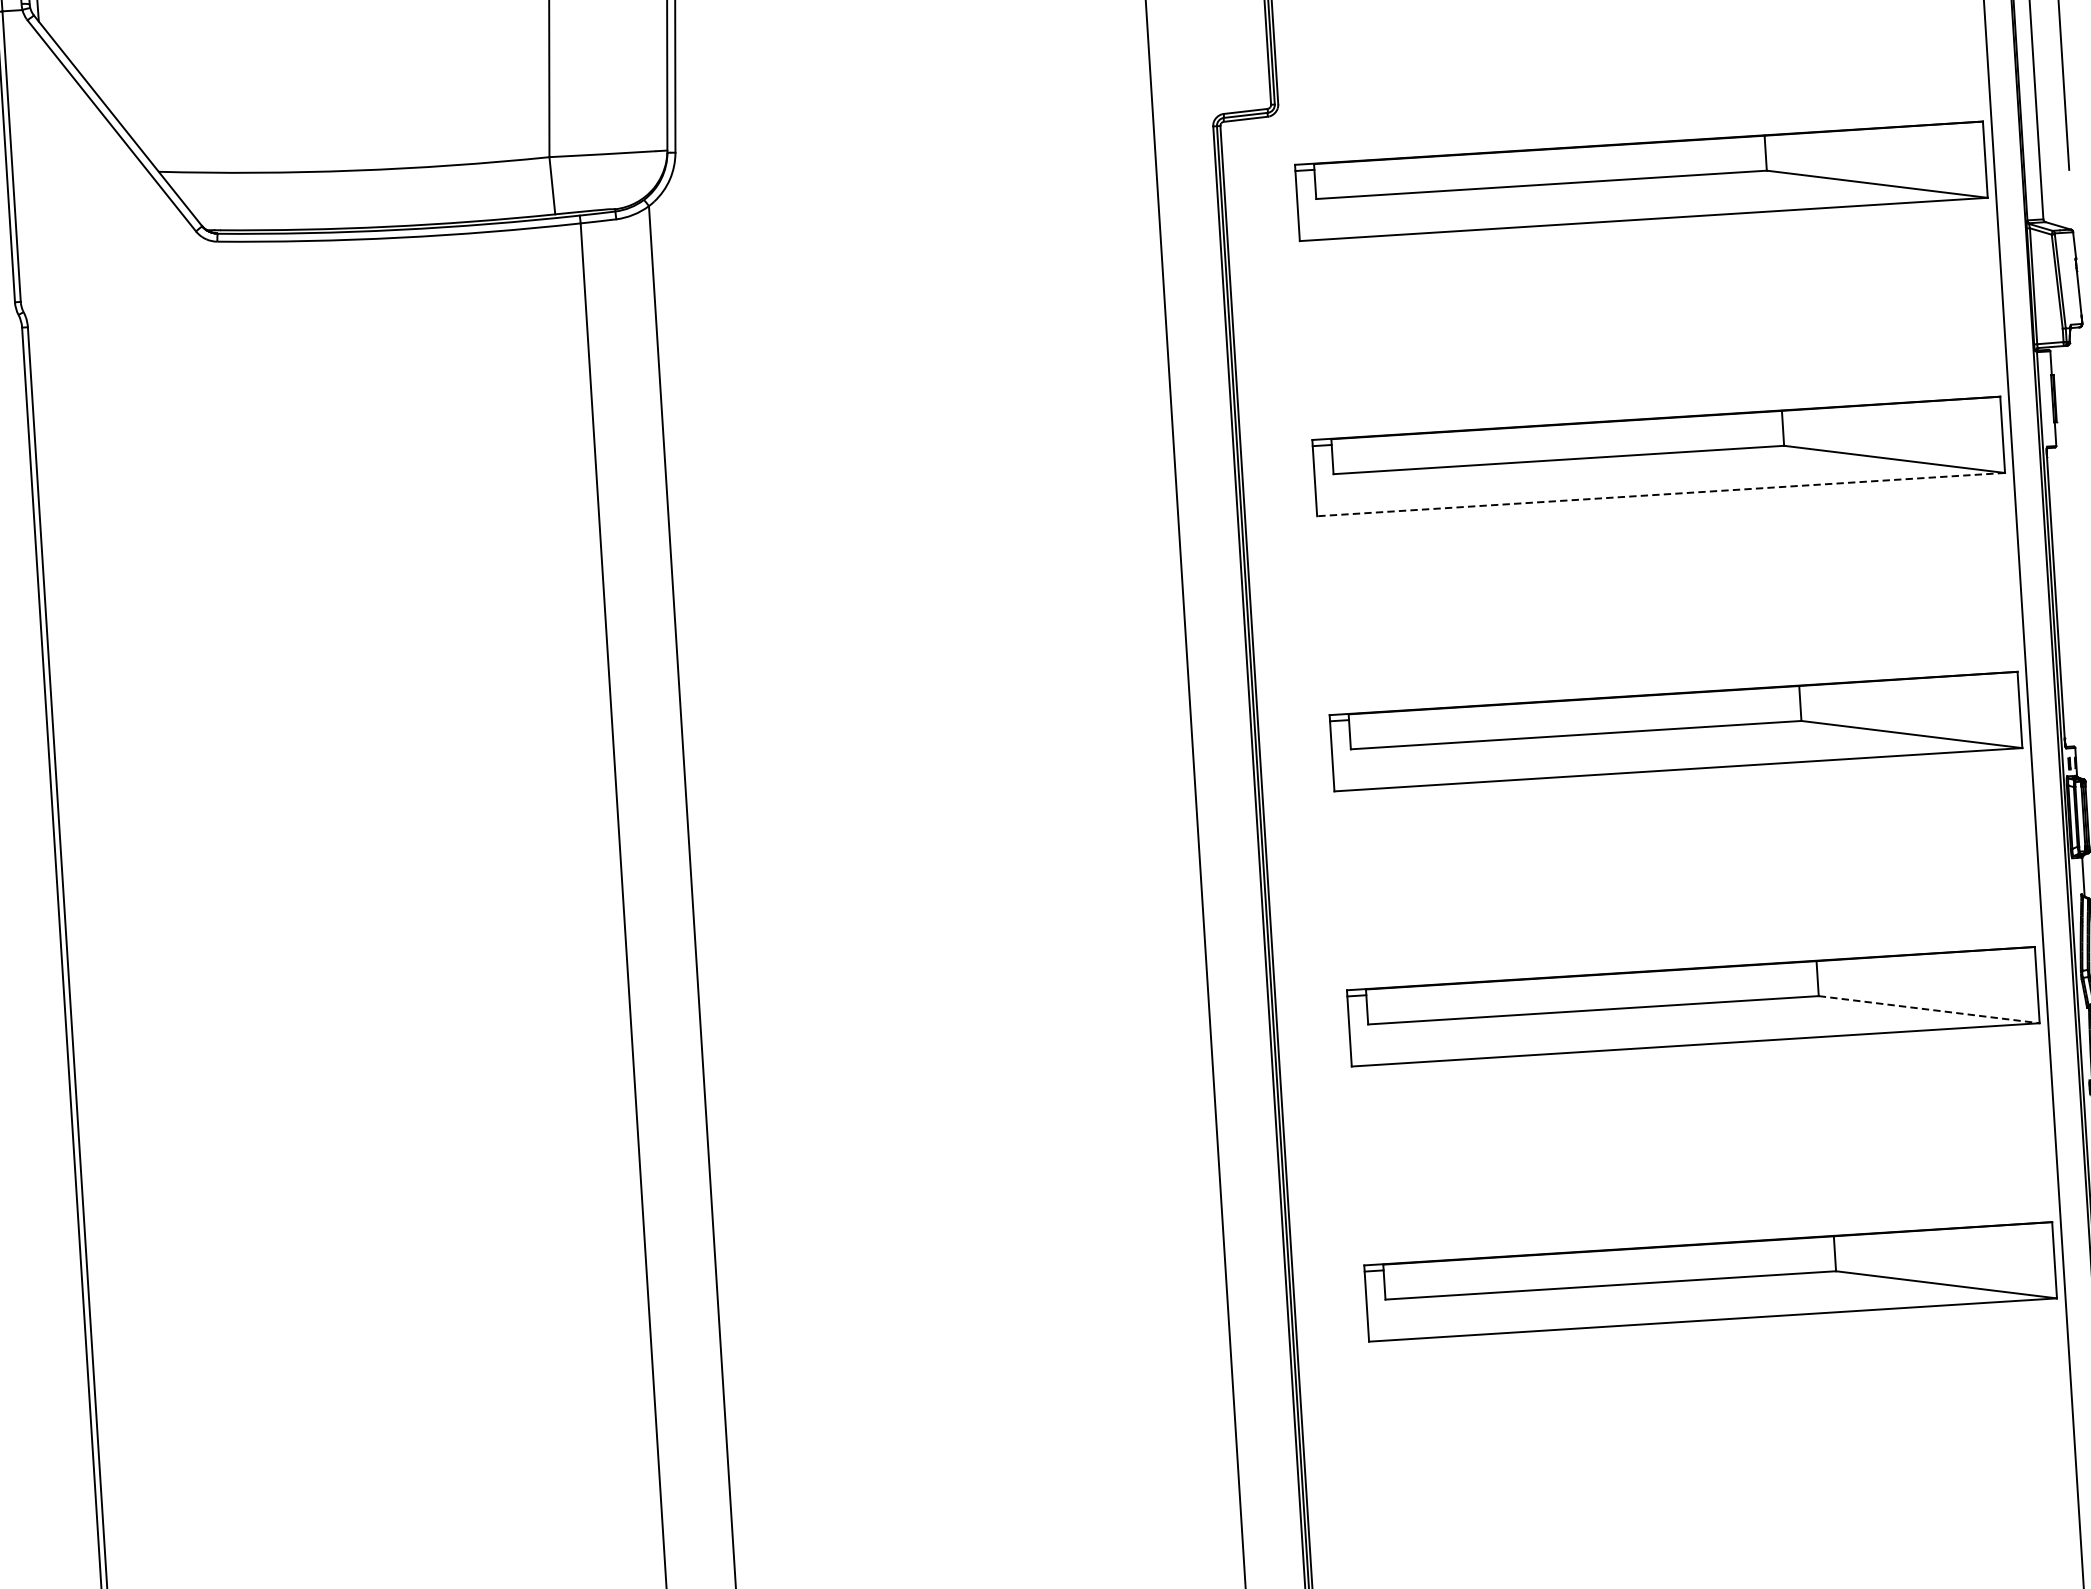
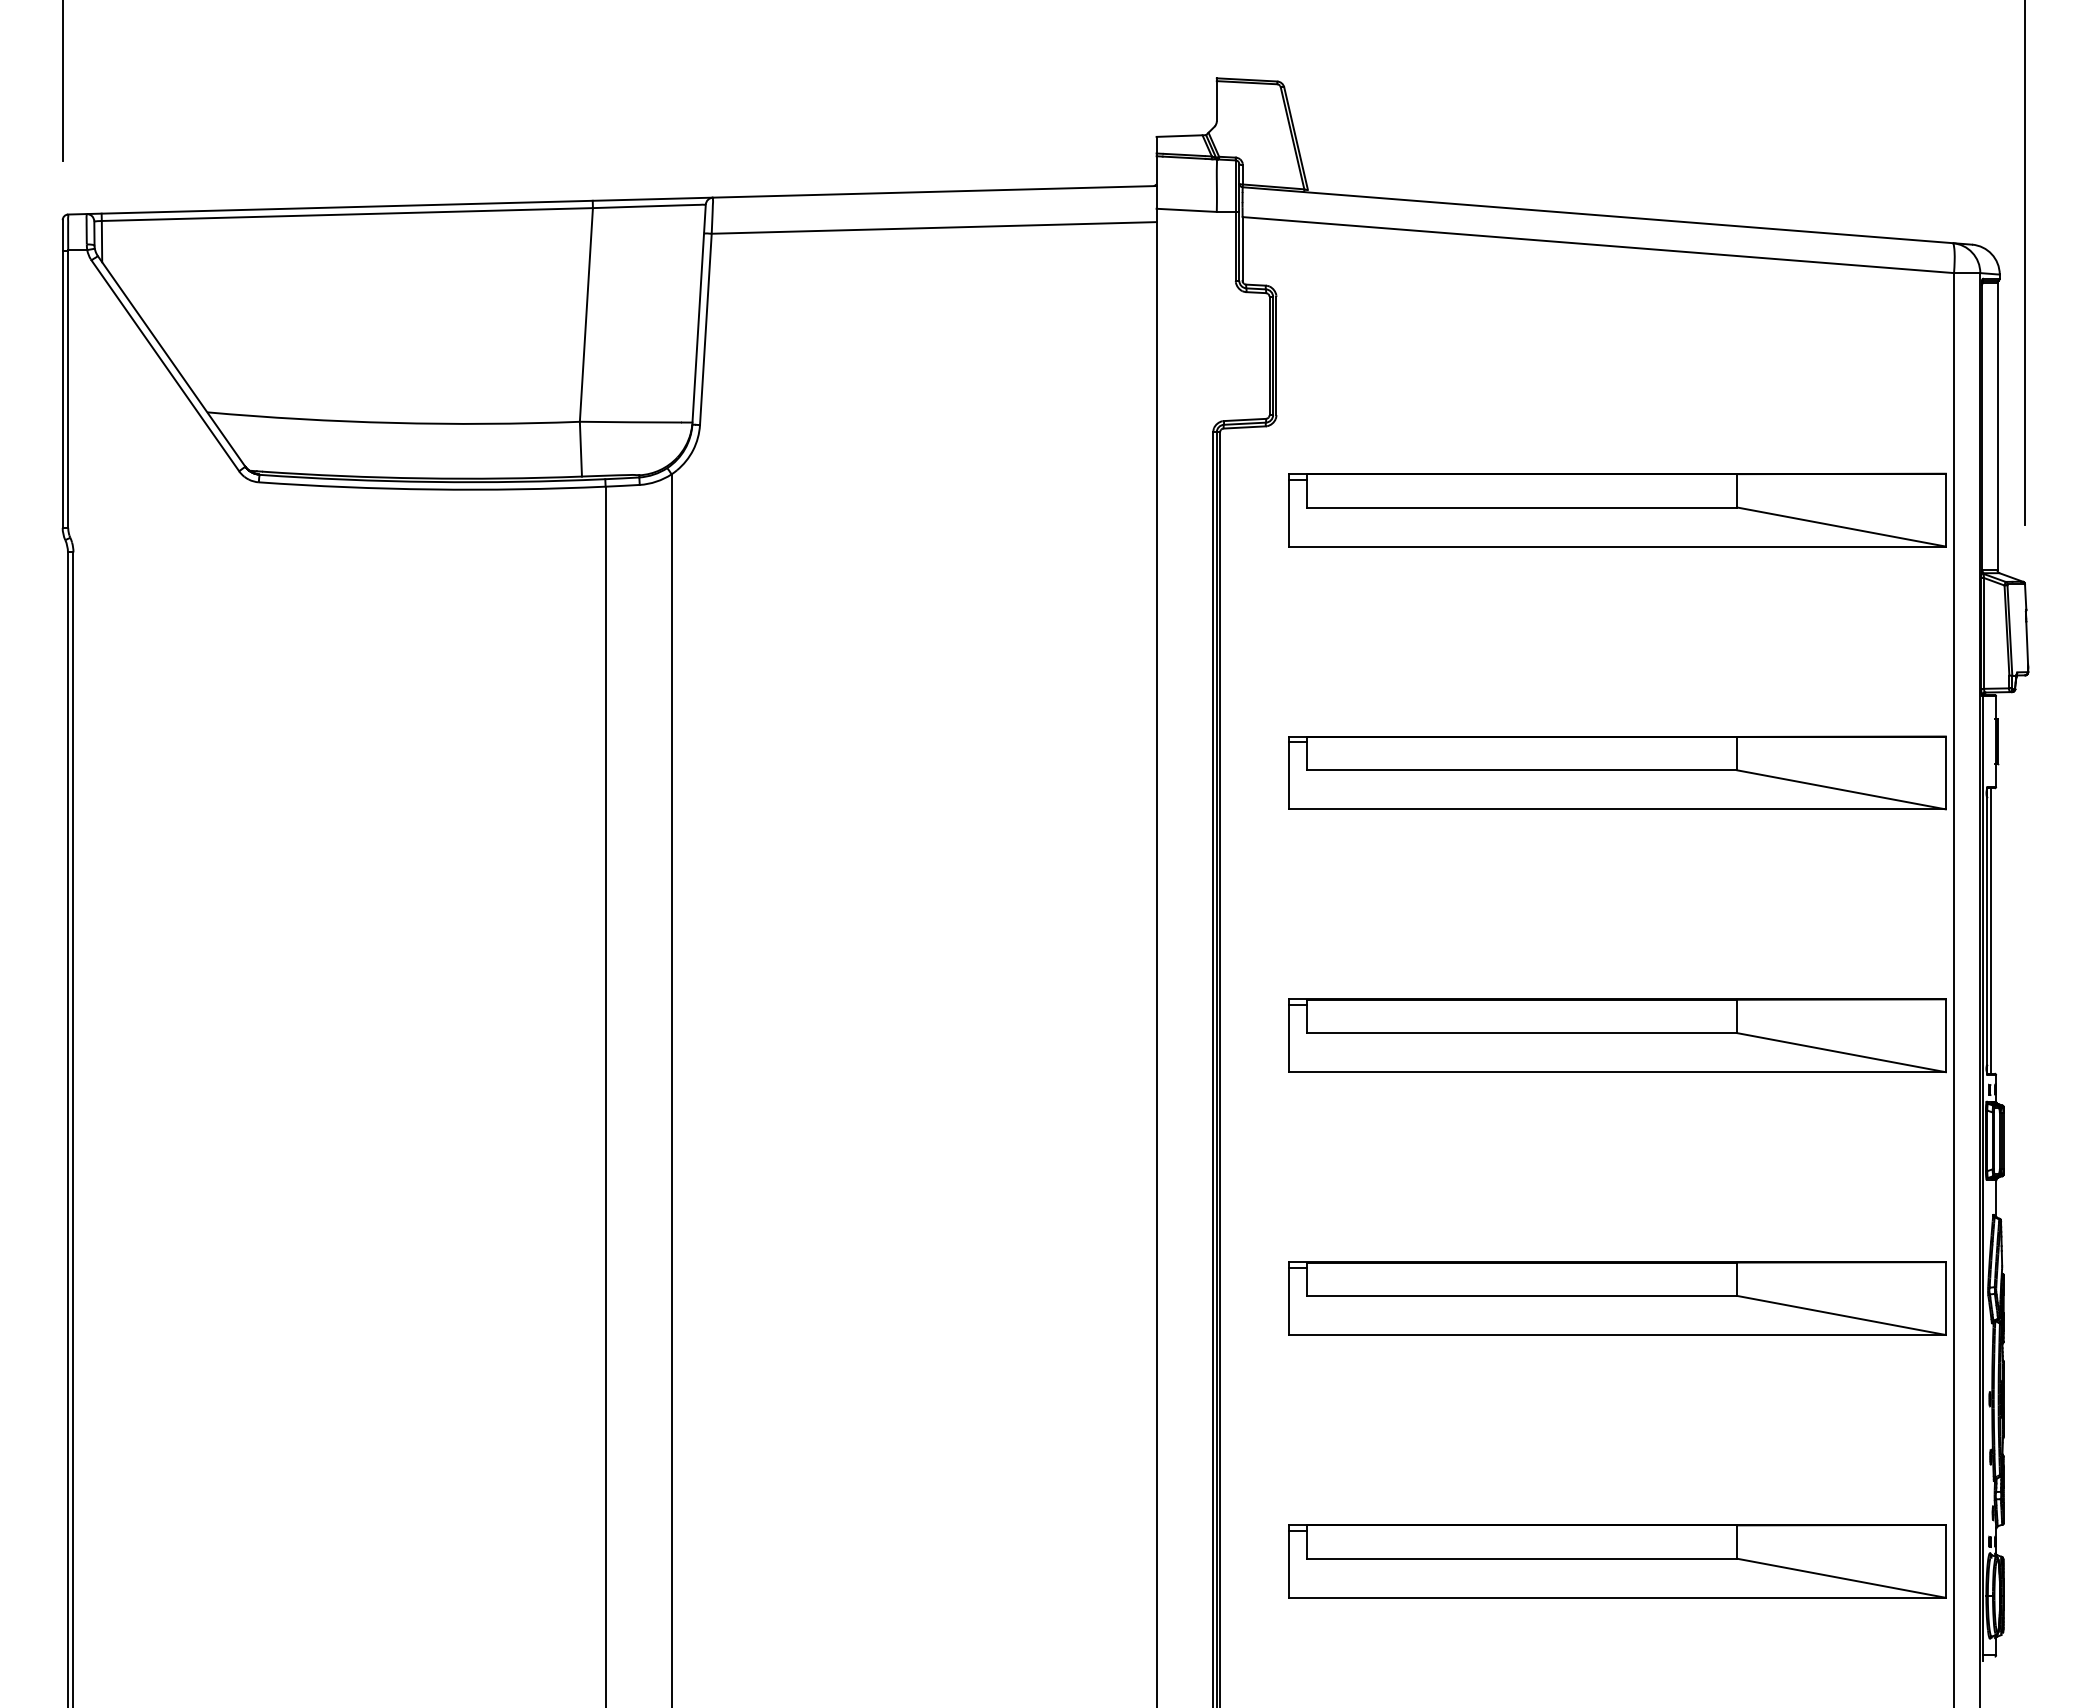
line: (1661, 494) -> (1617, 809), dashed -> solid
line: (2059, 596) -> (1990, 930), added
line: (1930, 1009) -> (1842, 1315), dashed -> solid

